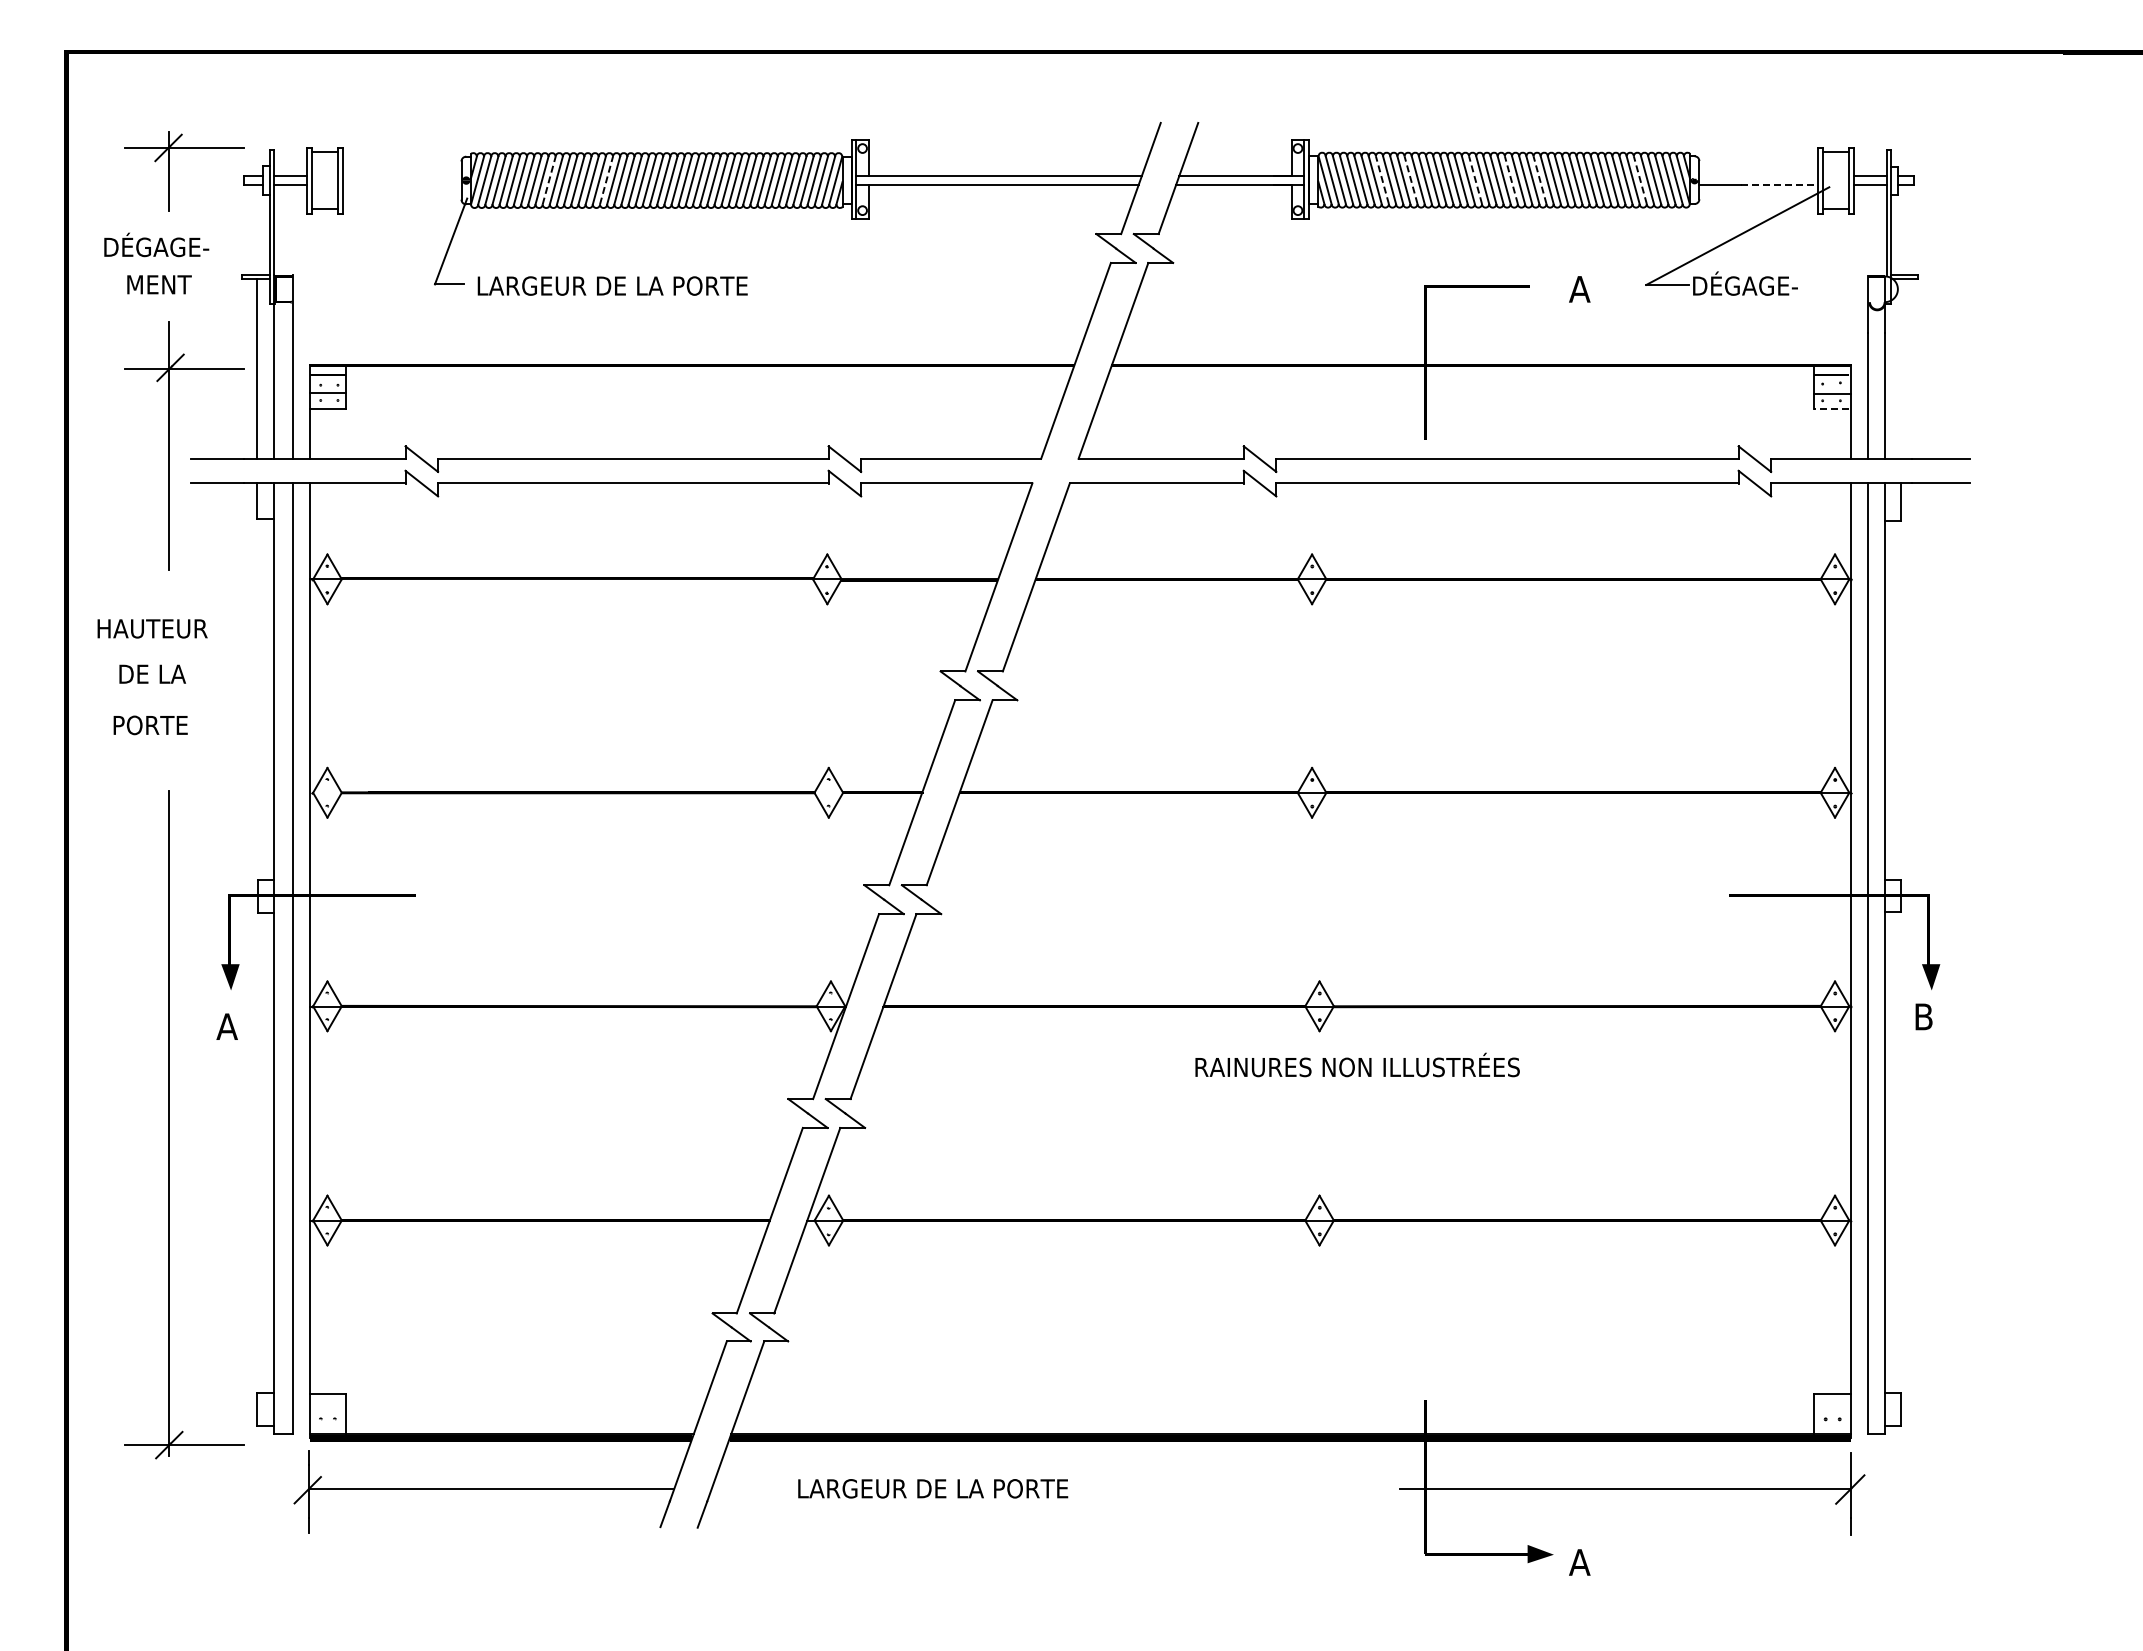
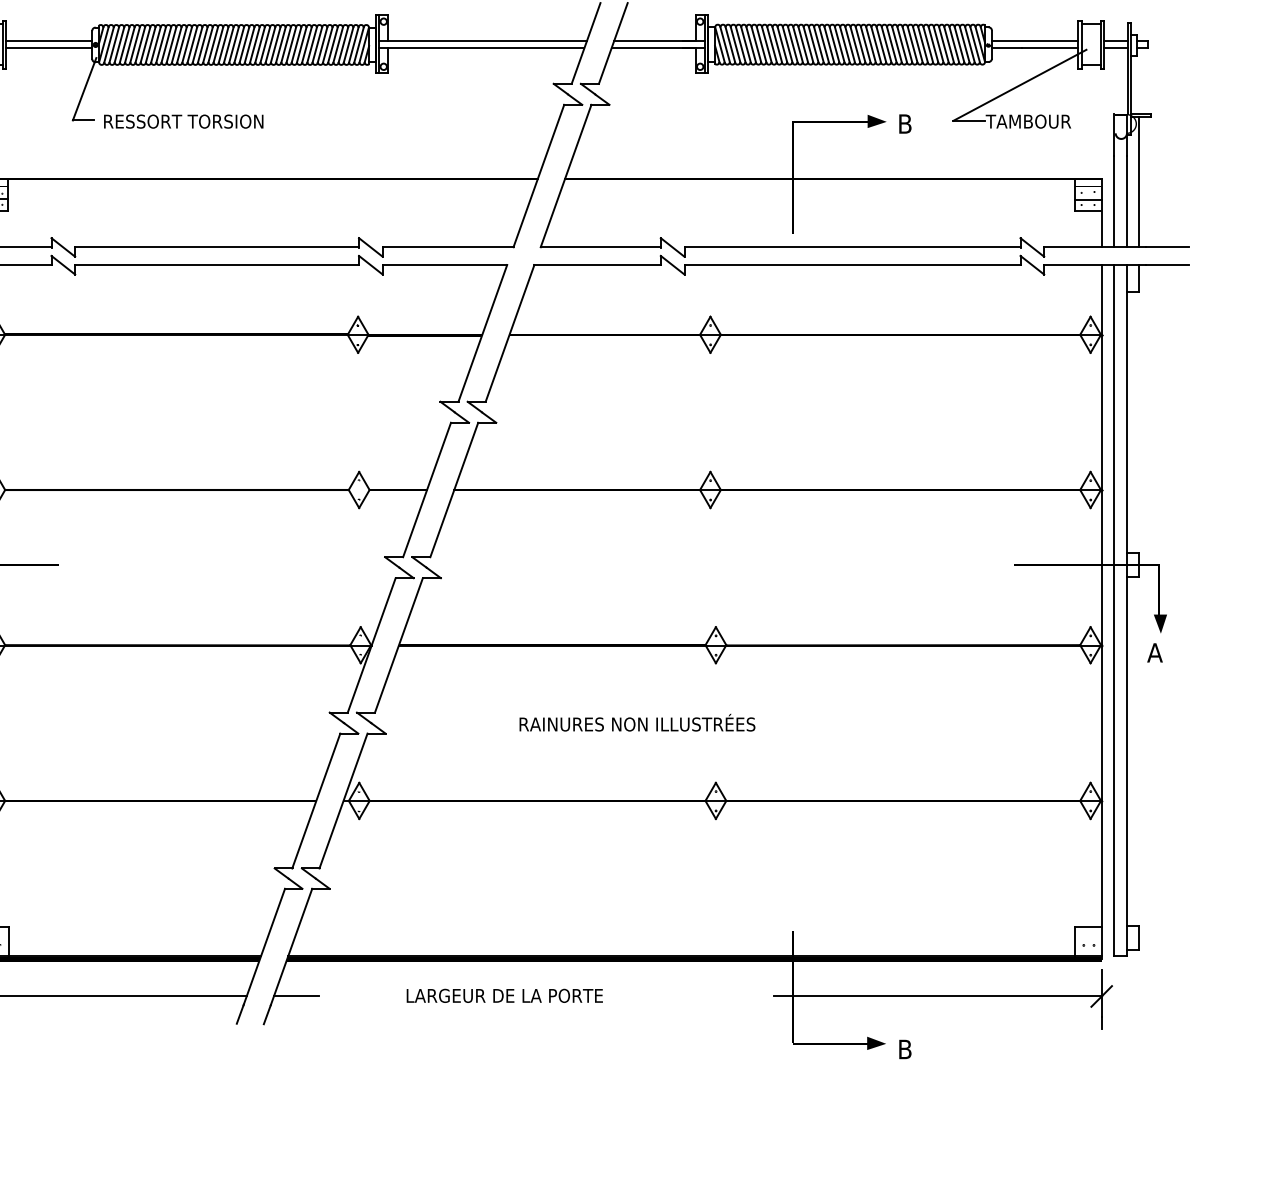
line: (401, 175) -> (48, 41), added
line: (1758, 175) -> (1034, 41), added
line: (549, 180) -> (156, 44), dashed -> solid
line: (606, 180) -> (197, 44), dashed -> solid
line: (1382, 180) -> (761, 44), dashed -> solid
line: (1411, 180) -> (782, 44), dashed -> solid
line: (1475, 180) -> (829, 44), dashed -> solid
line: (1511, 180) -> (855, 44), dashed -> solid
line: (1540, 180) -> (876, 44), dashed -> solid
line: (1640, 180) -> (949, 44), dashed -> solid
line: (401, 185) -> (48, 48), added
line: (1779, 185) -> (1050, 48), dashed -> solid
text: (1749, 283) -> (1028, 119), DÉGAGE- -> TAMBOUR
text: (613, 285) -> (202, 121), LARGEUR DE LA PORTE -> RESSORT TORSION
fill: (1541, 285) -> (877, 121), added
text: (1579, 289) -> (904, 124), A -> B
line: (1901, 368) -> (1138, 181), added
line: (1831, 408) -> (1088, 210), dashed -> solid
text: (1923, 1016) -> (1154, 652), B -> A
text: (1357, 1064) -> (637, 722), moved
line: (742, 1488) -> (296, 995), added
text: (933, 1488) -> (505, 995), moved
text: (1579, 1562) -> (904, 1049), A -> B

